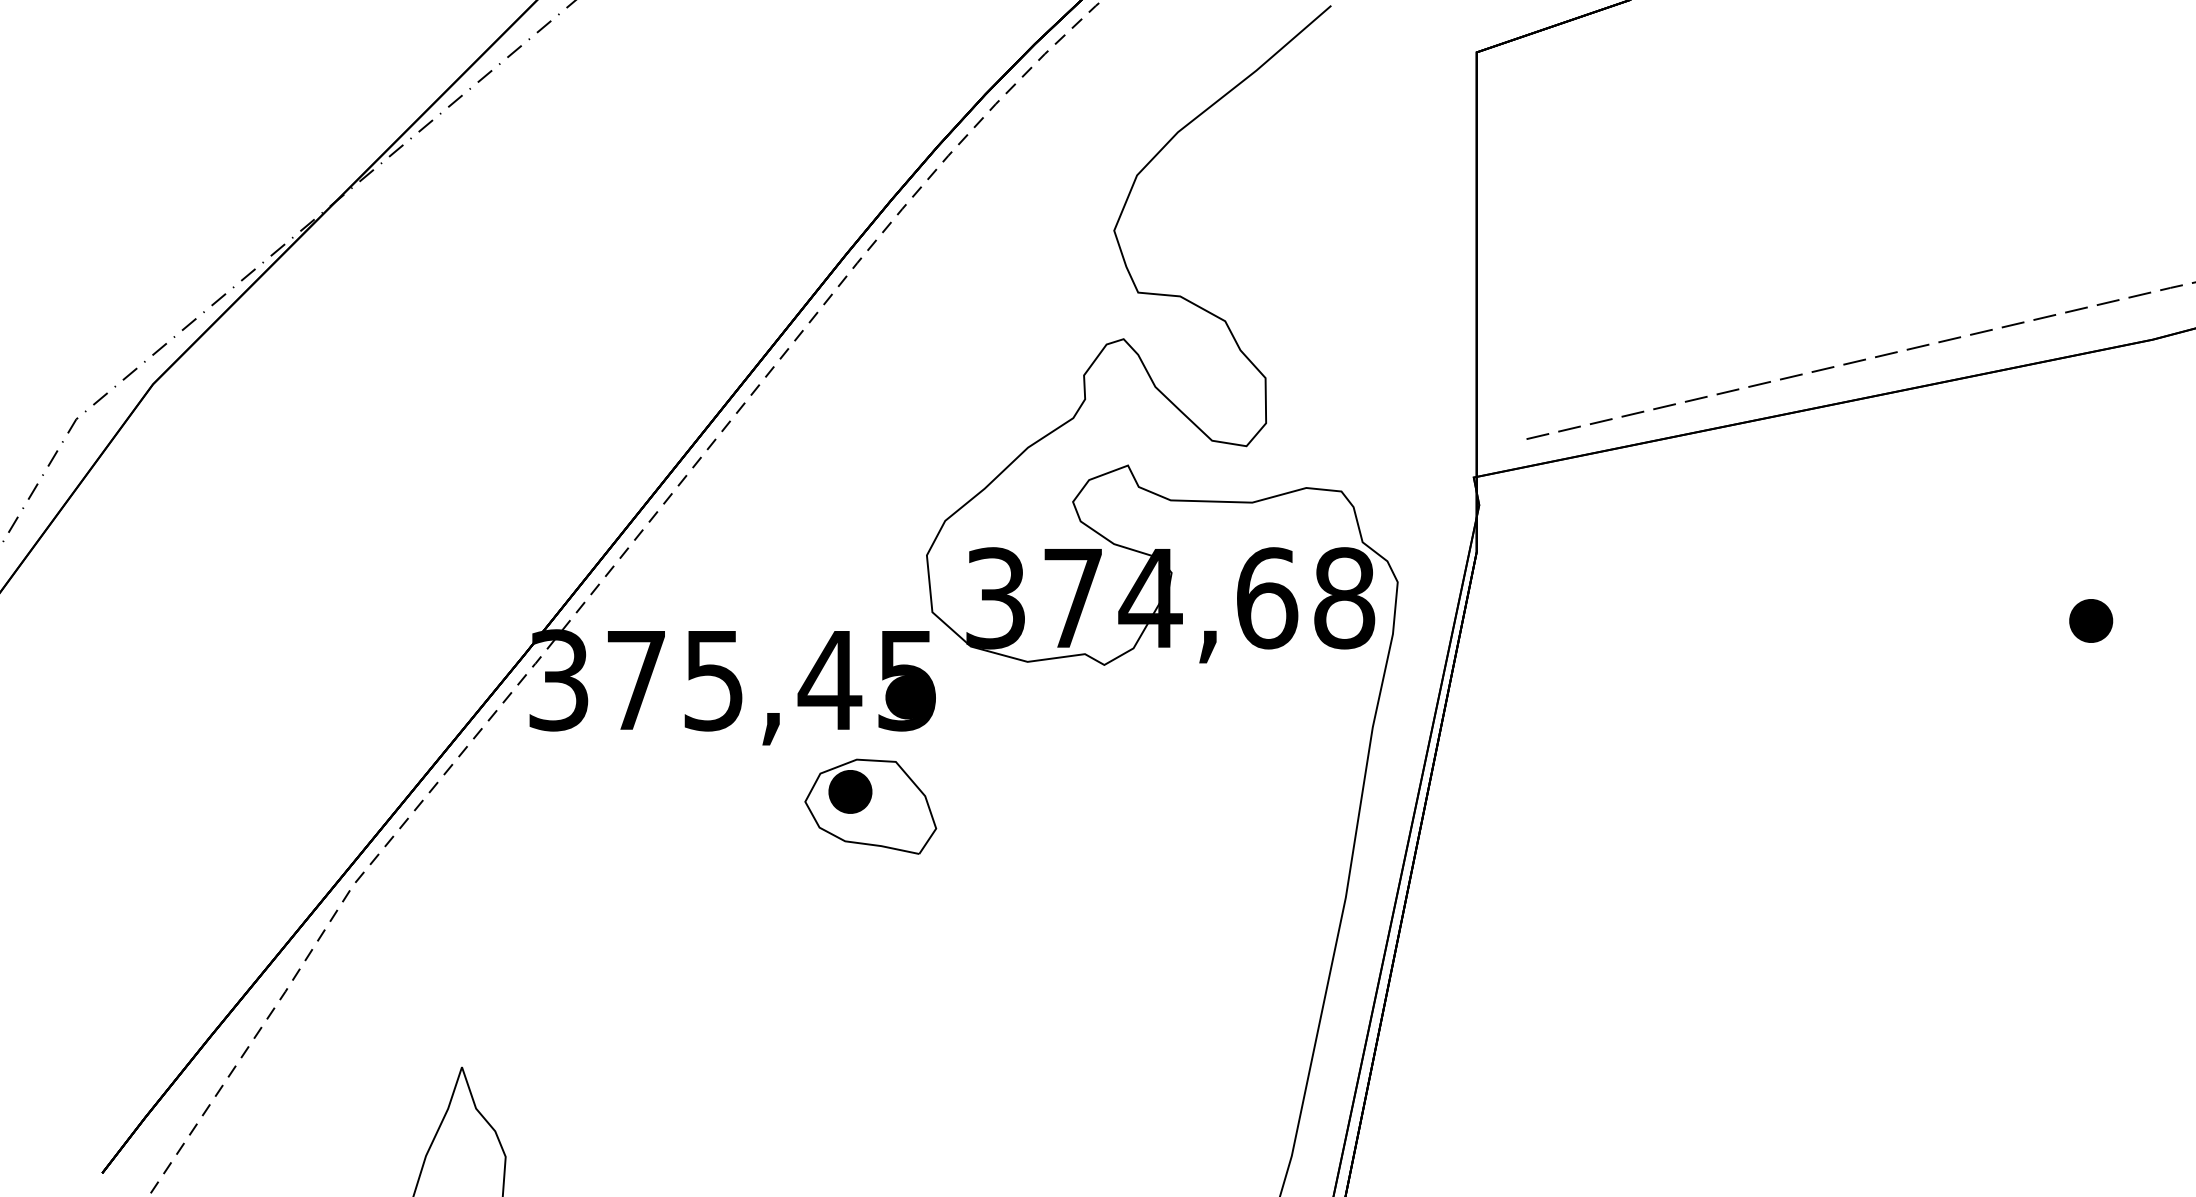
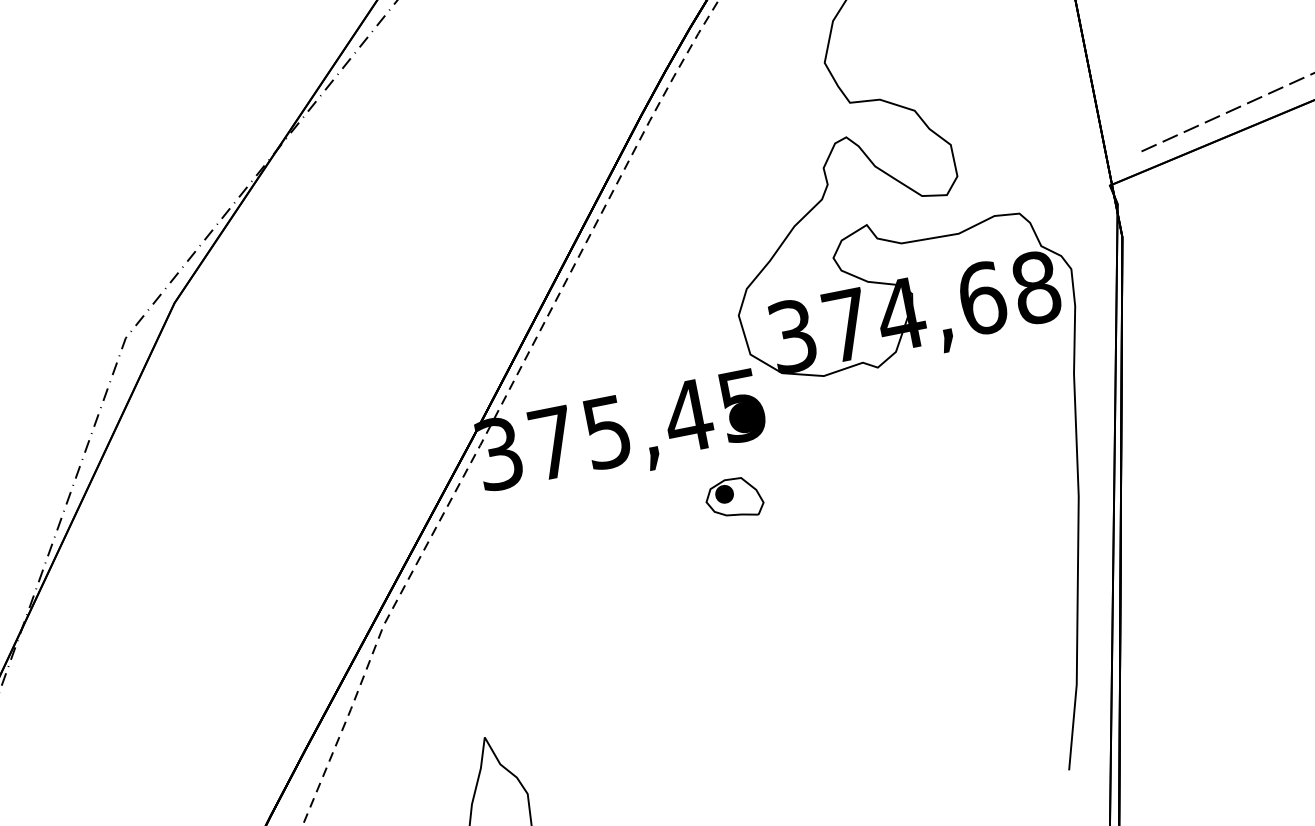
part: (870, 806) -> (734, 498), size x0.6

